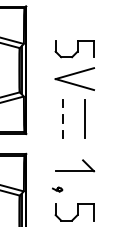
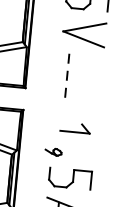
line: (85, 118) -> (91, 77), removed
part: (75, 165) -> (75, 127), size x0.7
part: (57, 189) -> (53, 151), size x1.6

